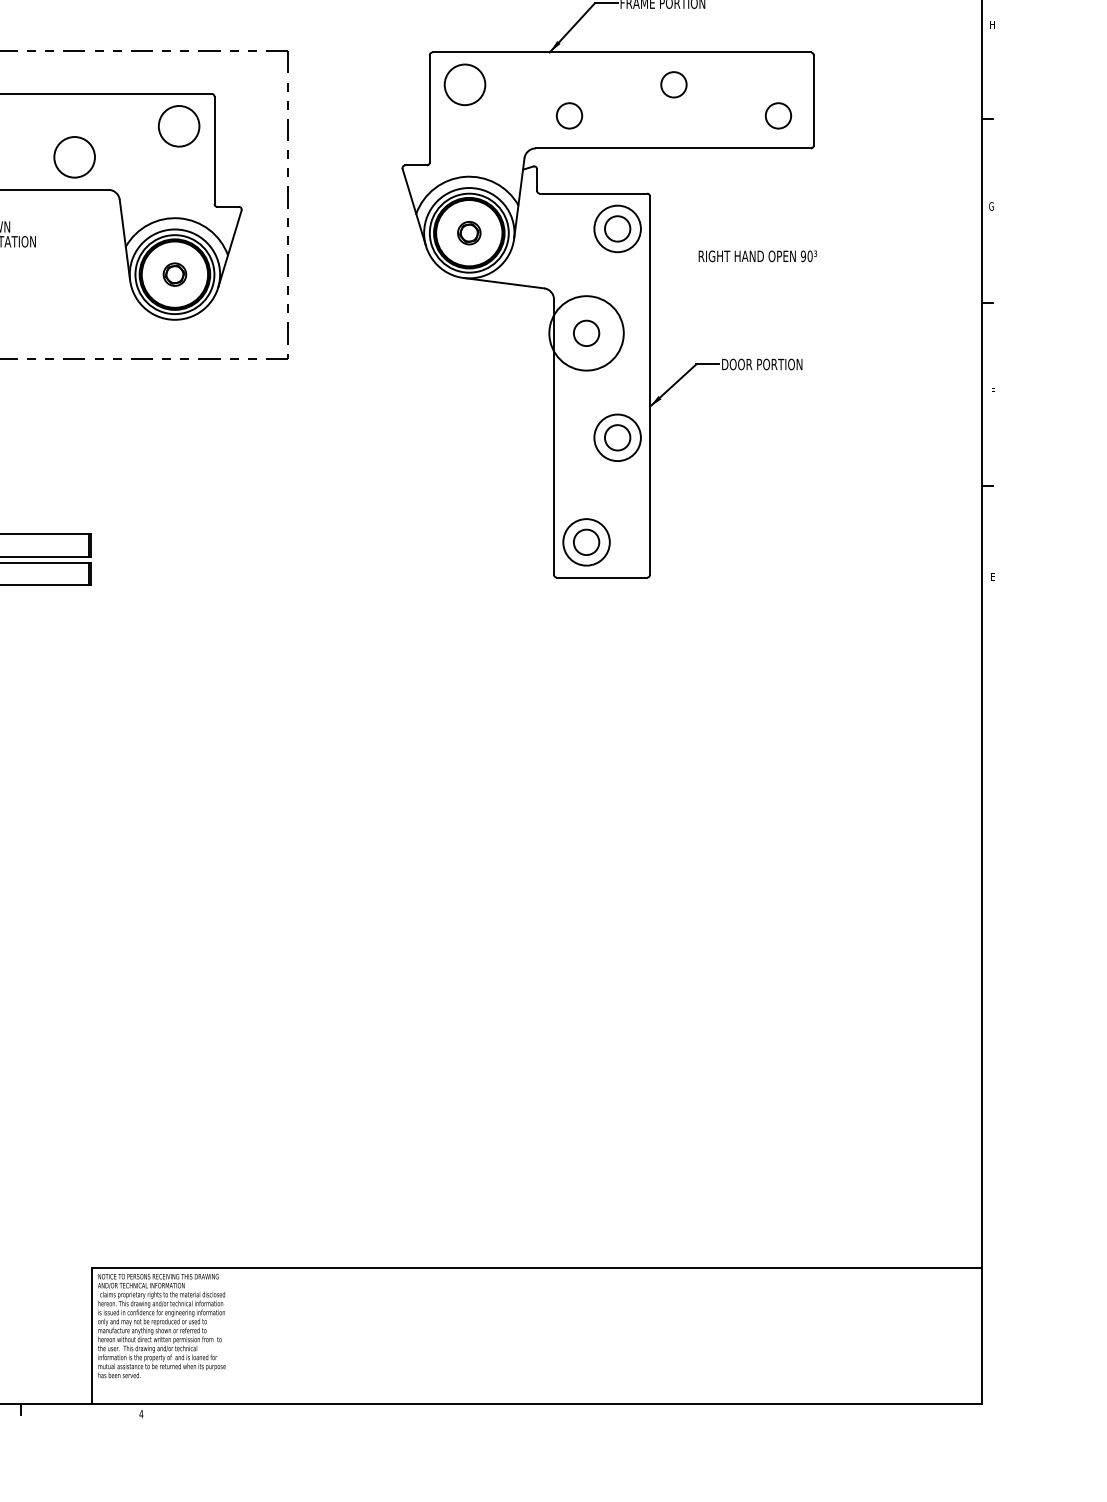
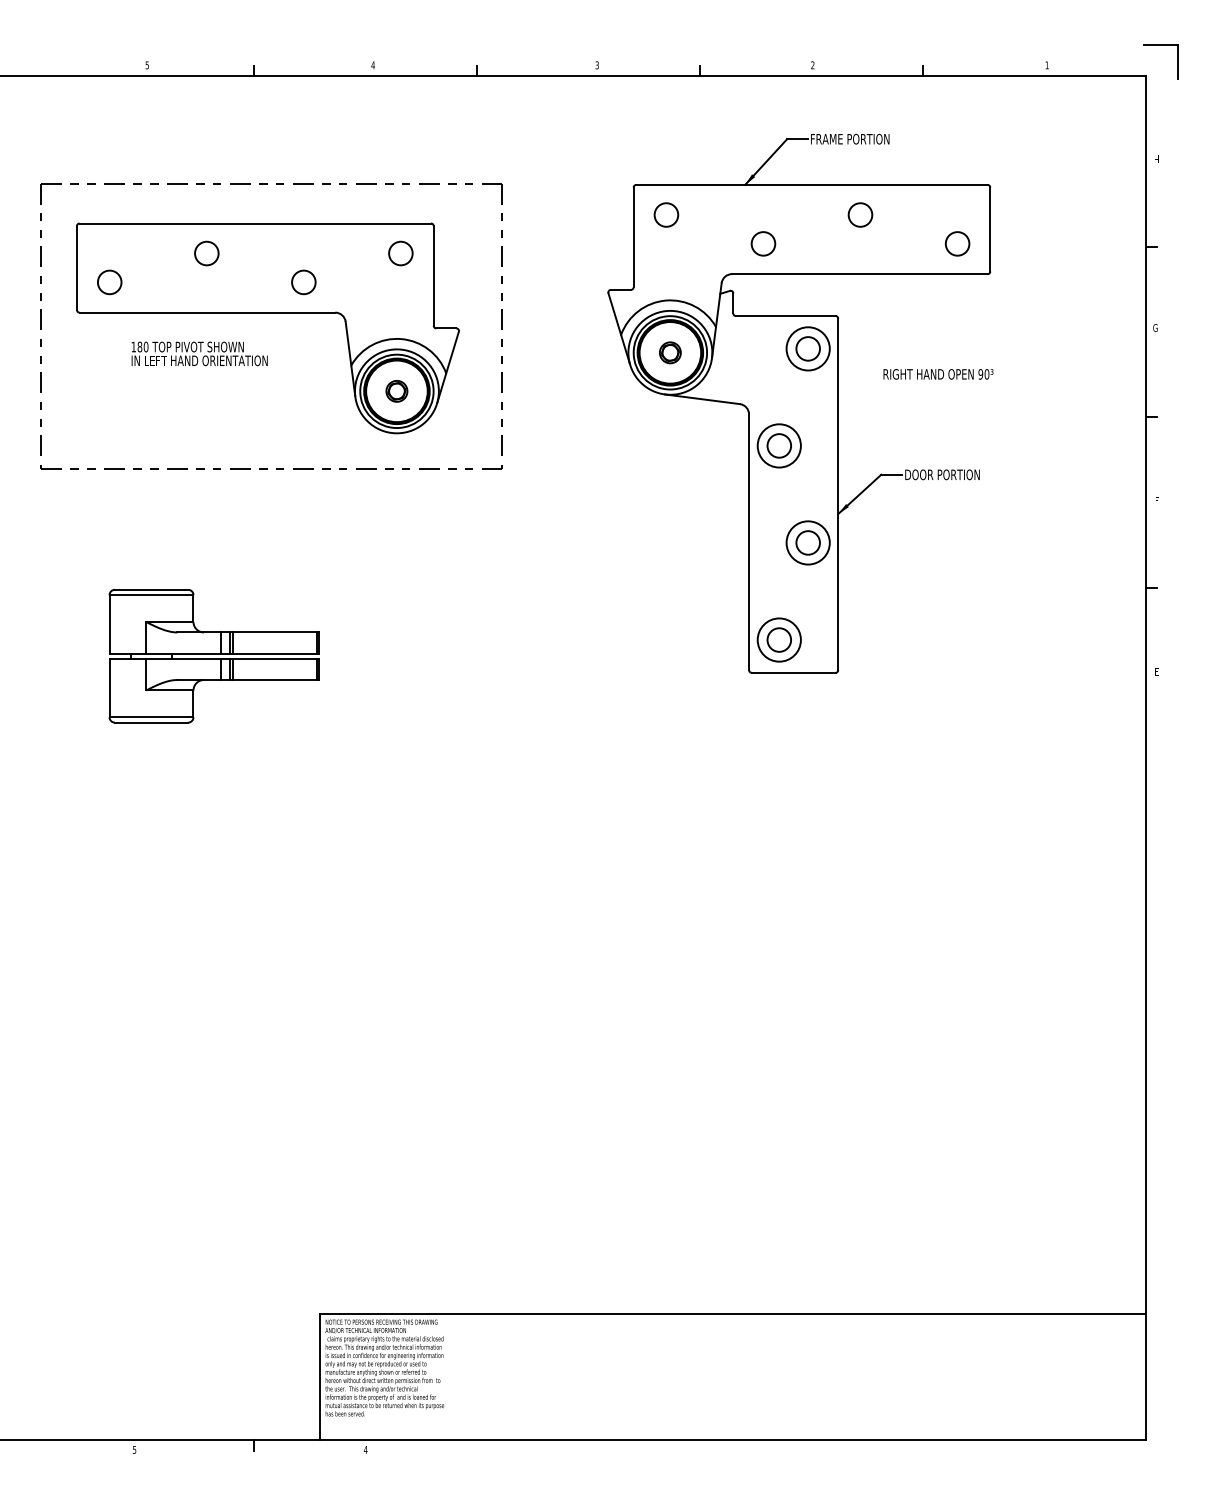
circle: (465, 84) -> (666, 214), size x0.62
circle: (178, 126) -> (400, 253), size x0.62
circle: (74, 157) -> (303, 282), size x0.62
circle: (585, 332) -> (778, 445), size x0.62

